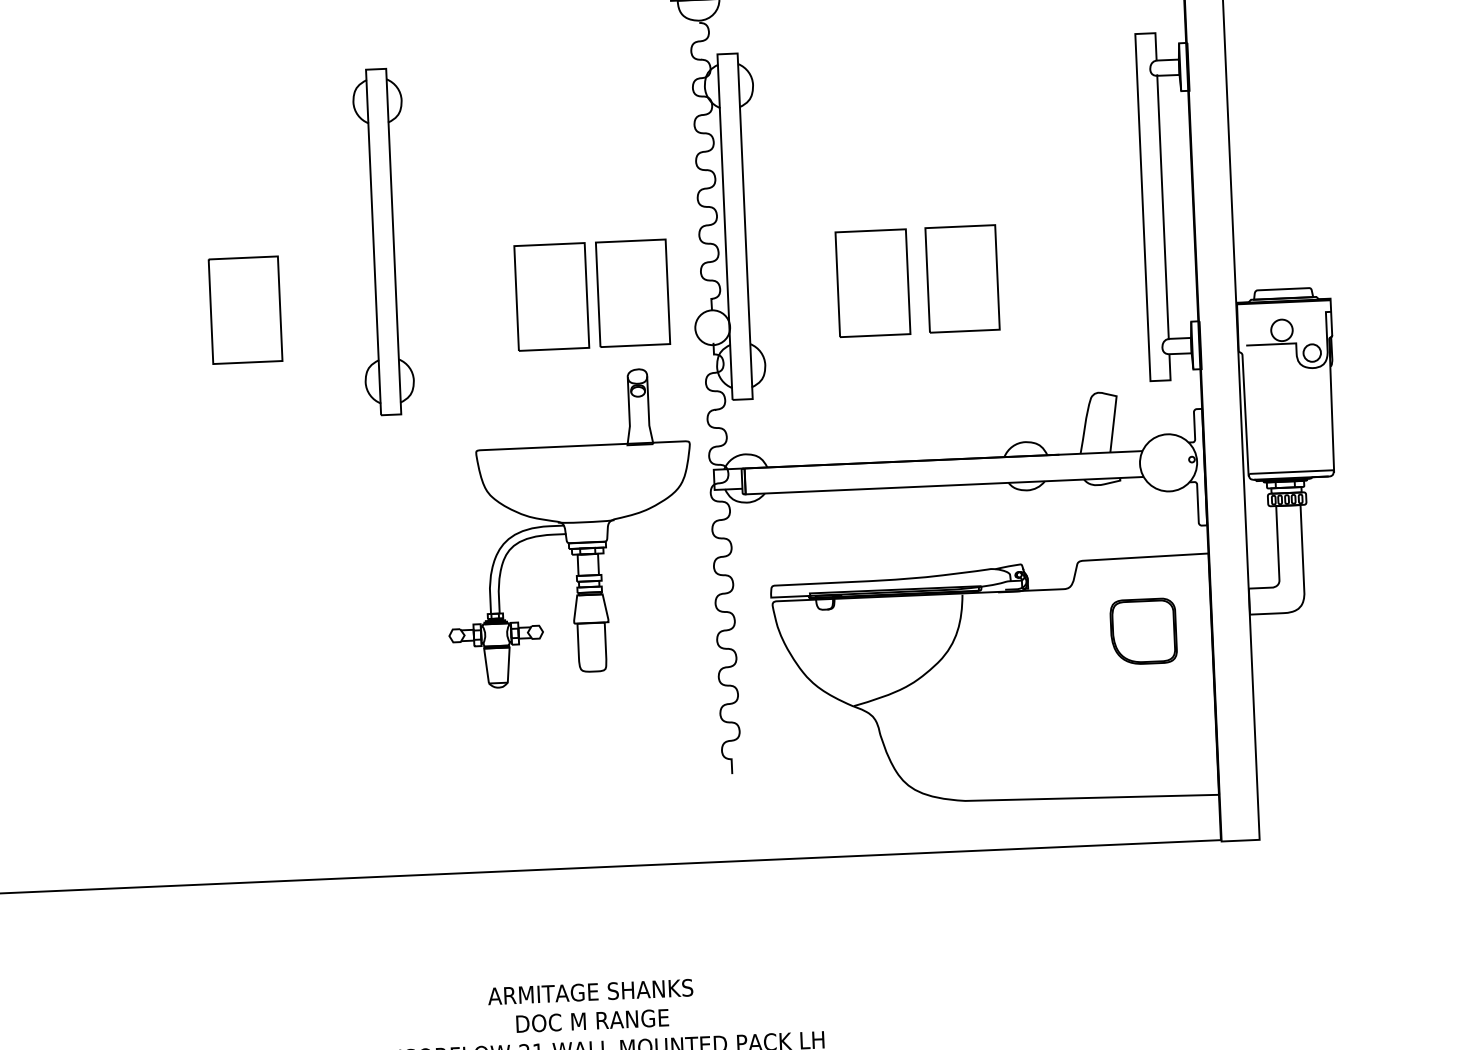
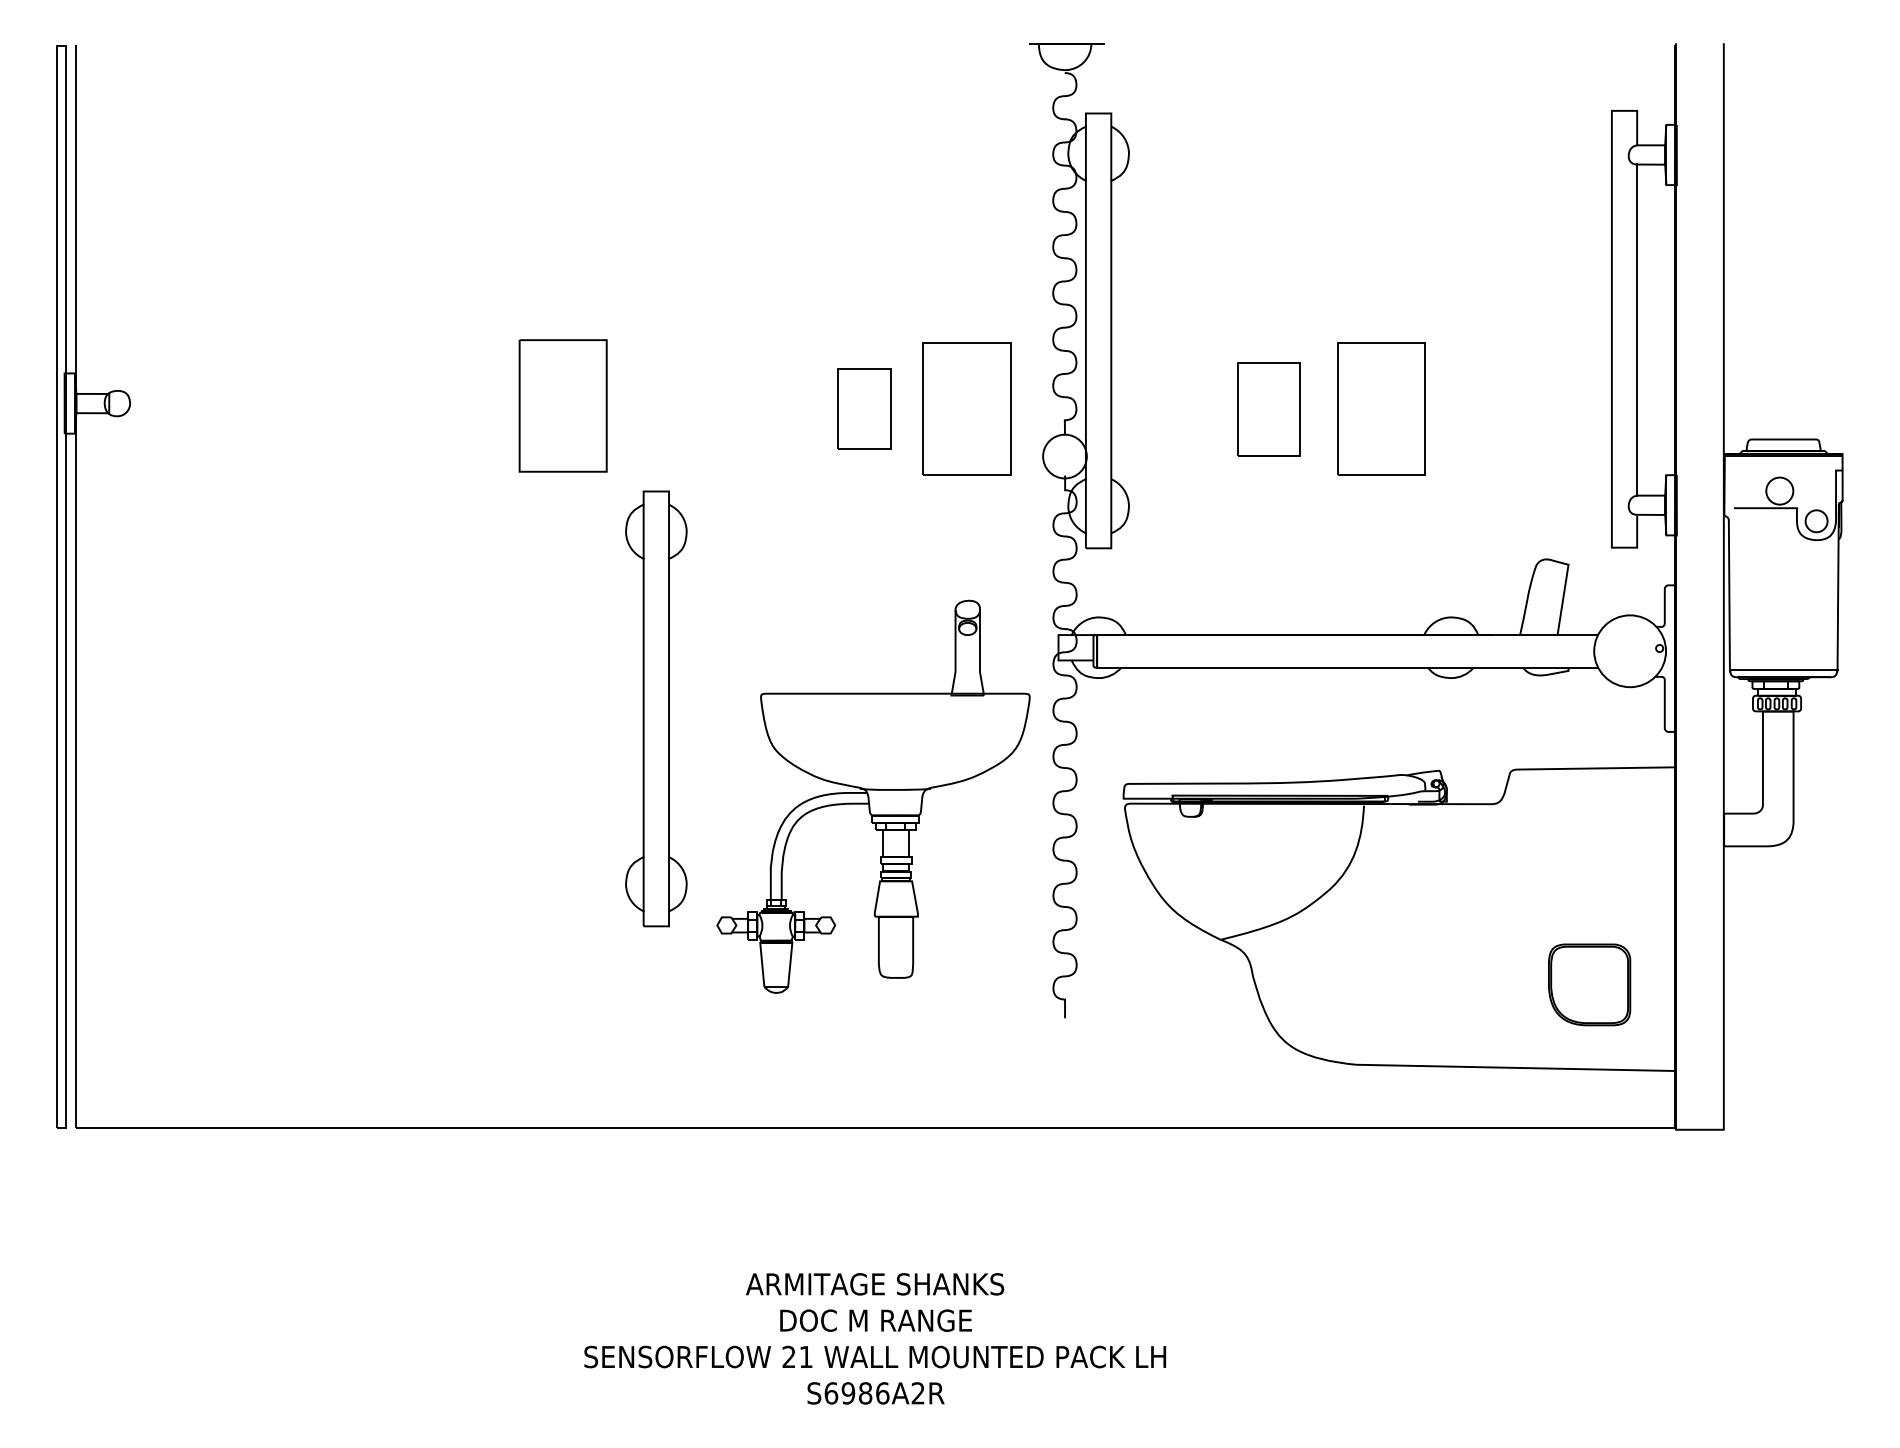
part: (383, 241) -> (656, 708), moved
part: (872, 283) -> (1268, 409), size x0.7
part: (551, 296) -> (864, 408), size x0.6
part: (245, 309) -> (562, 405), moved
part: (569, 528) -> (873, 796), moved
part: (1143, 631) -> (1589, 984), moved

